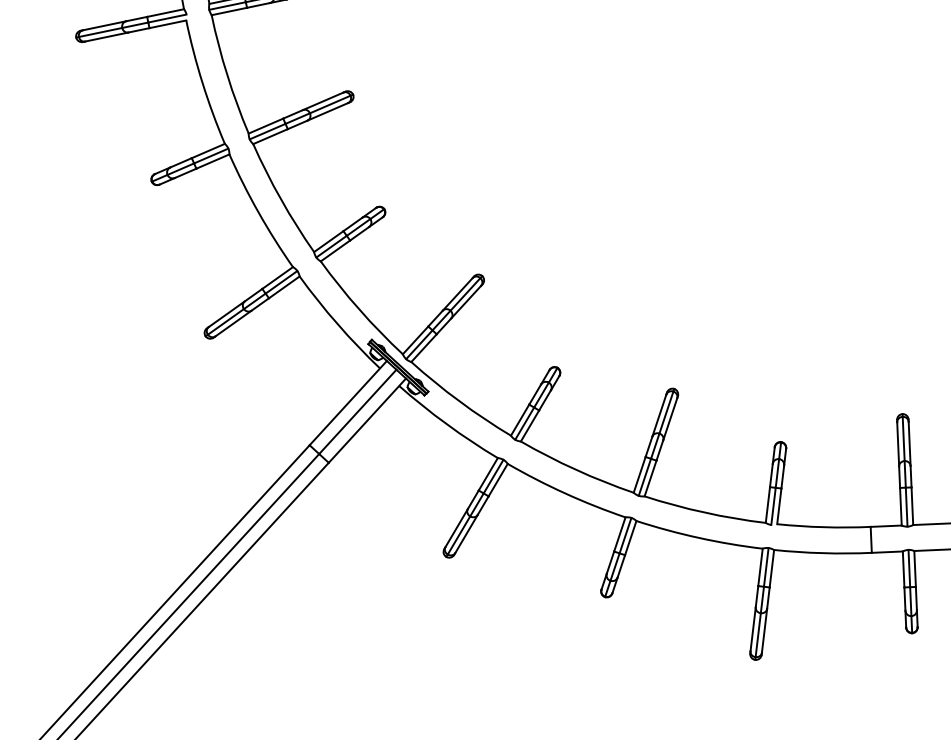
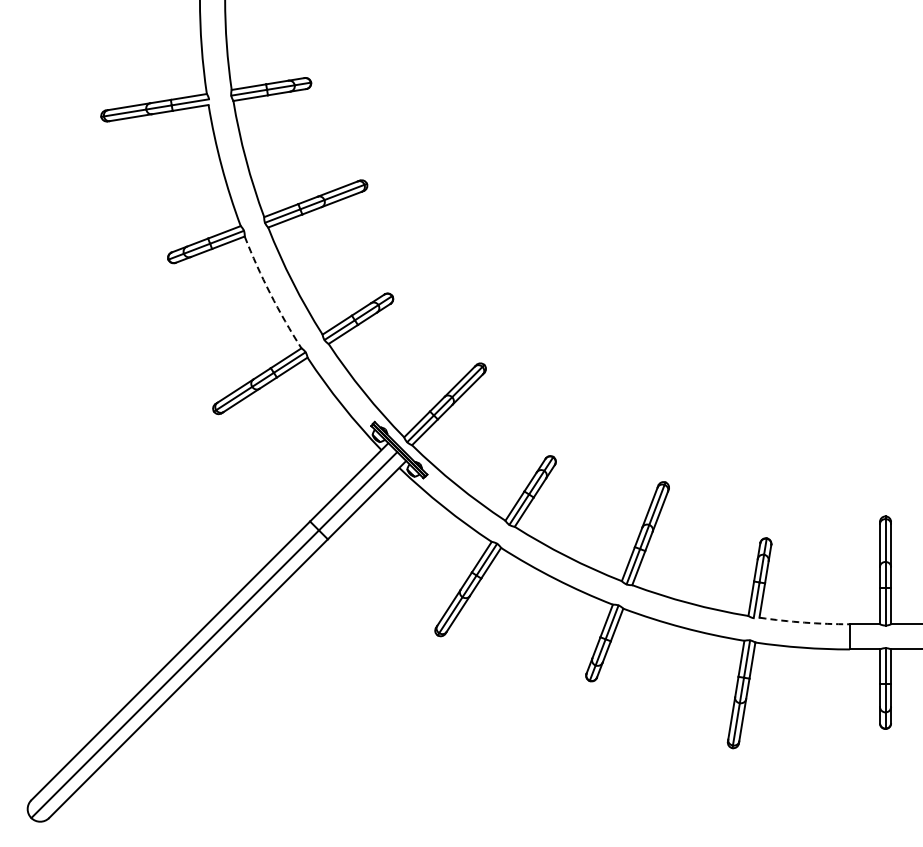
arc: (258, 212) -> (270, 293), solid -> dashed
arc: (823, 527) -> (804, 622), solid -> dashed

